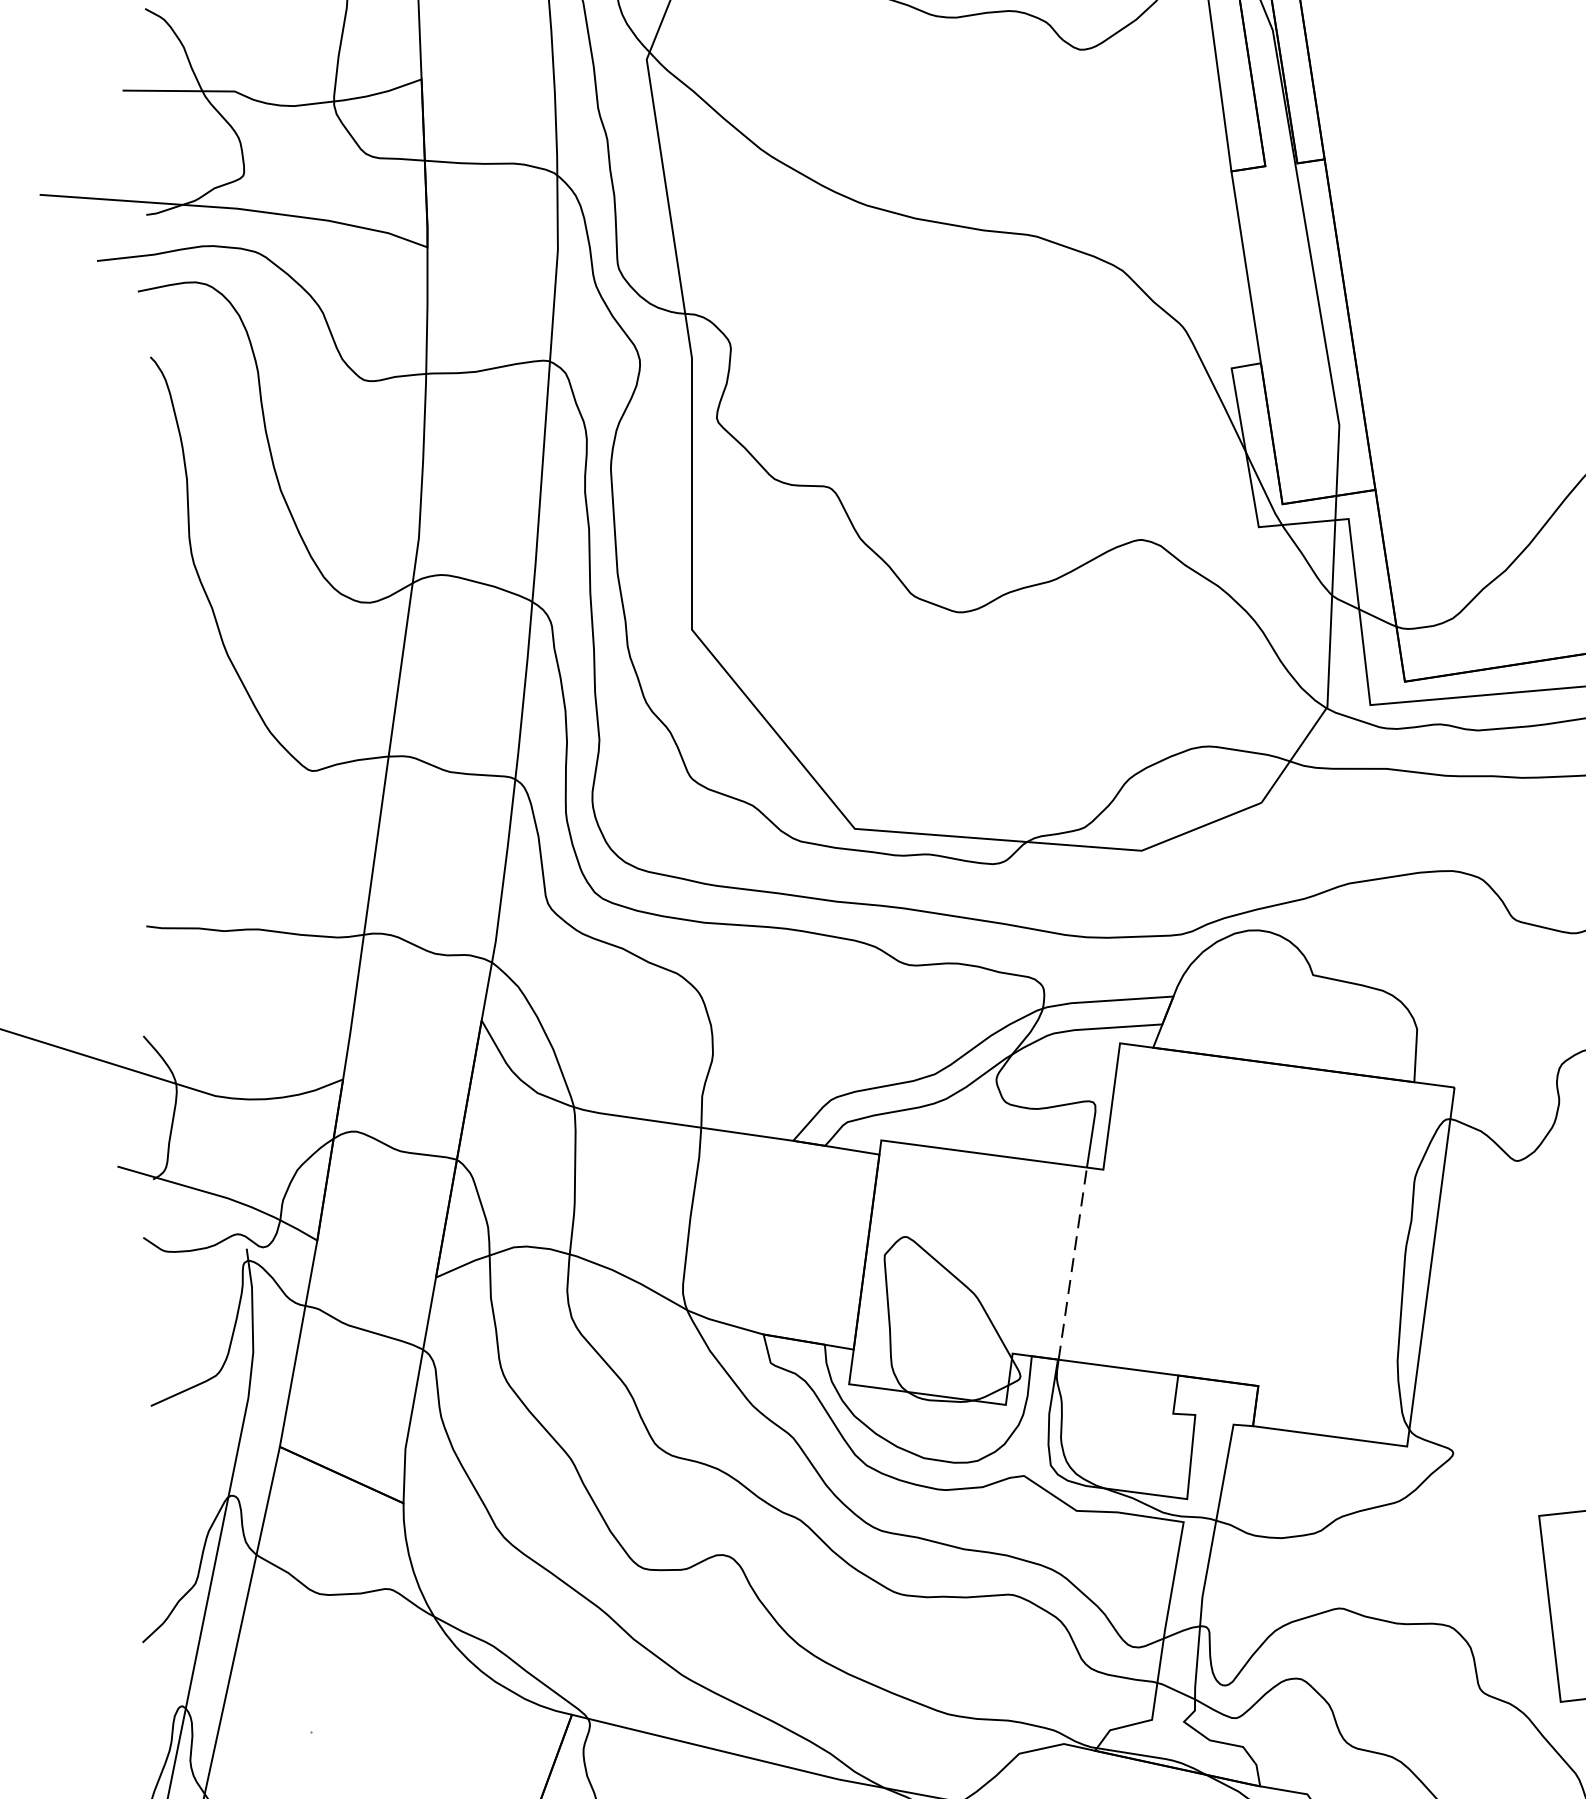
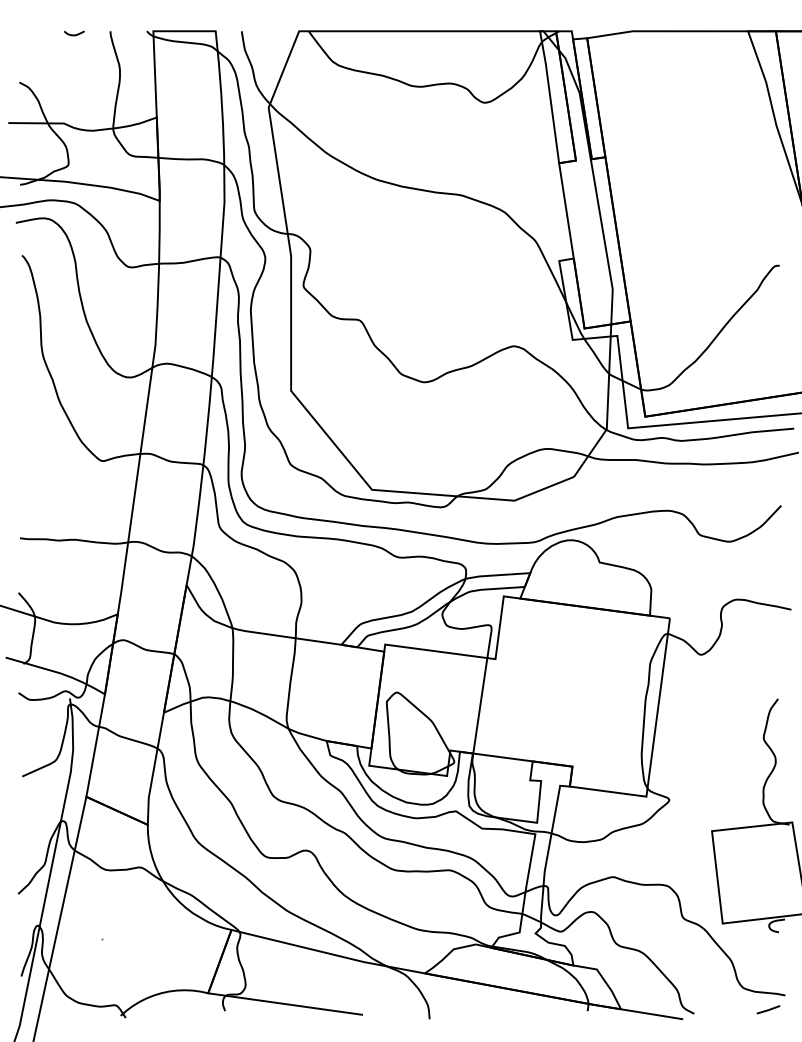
line: (1073, 1262) -> (480, 705), dashed -> solid

